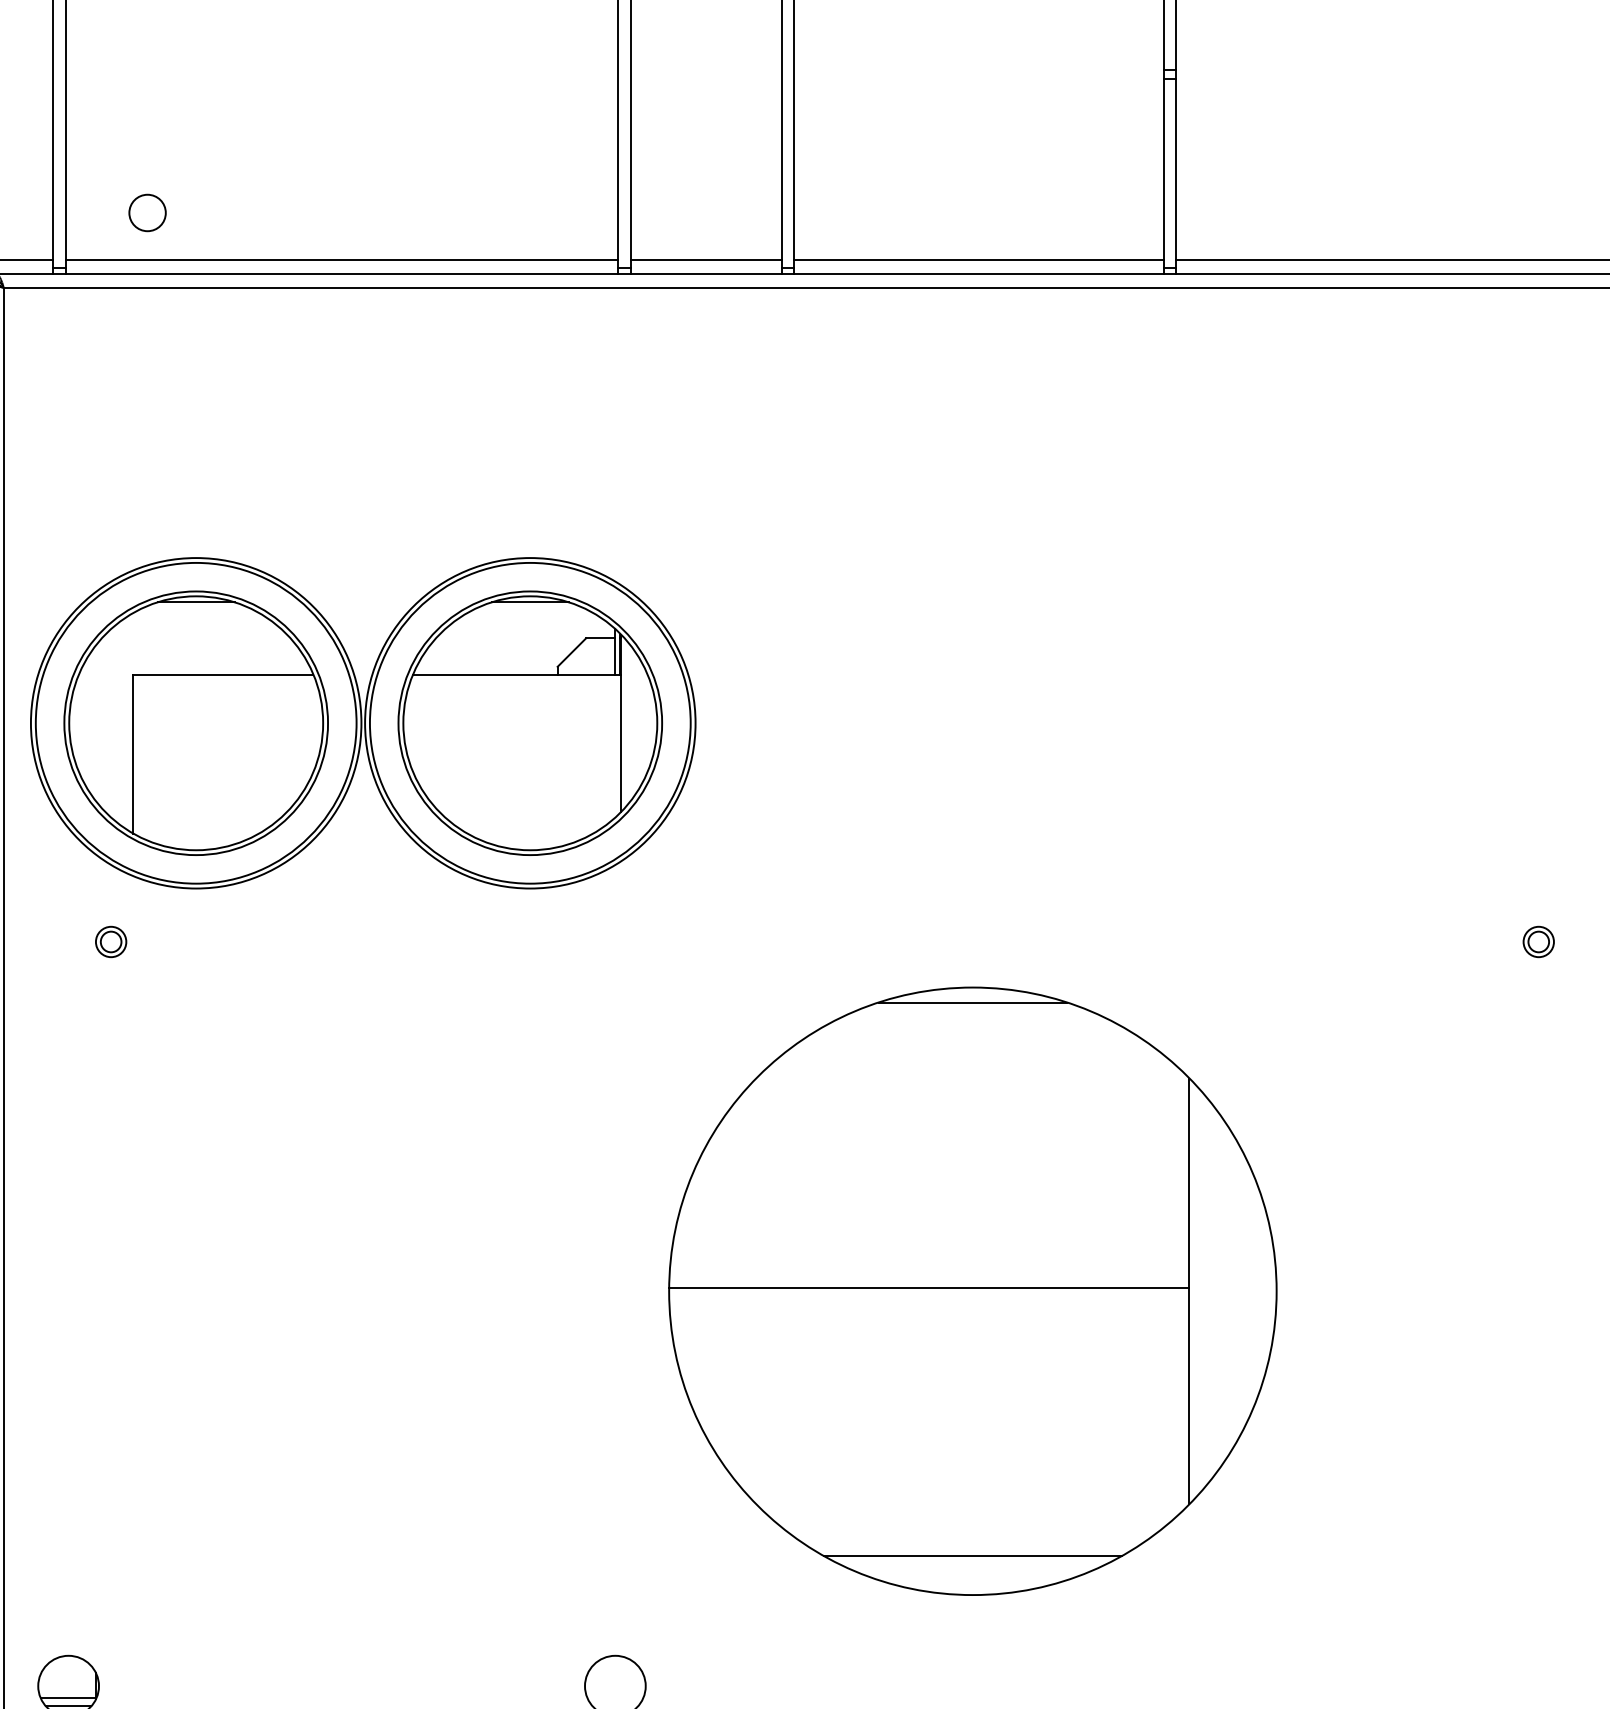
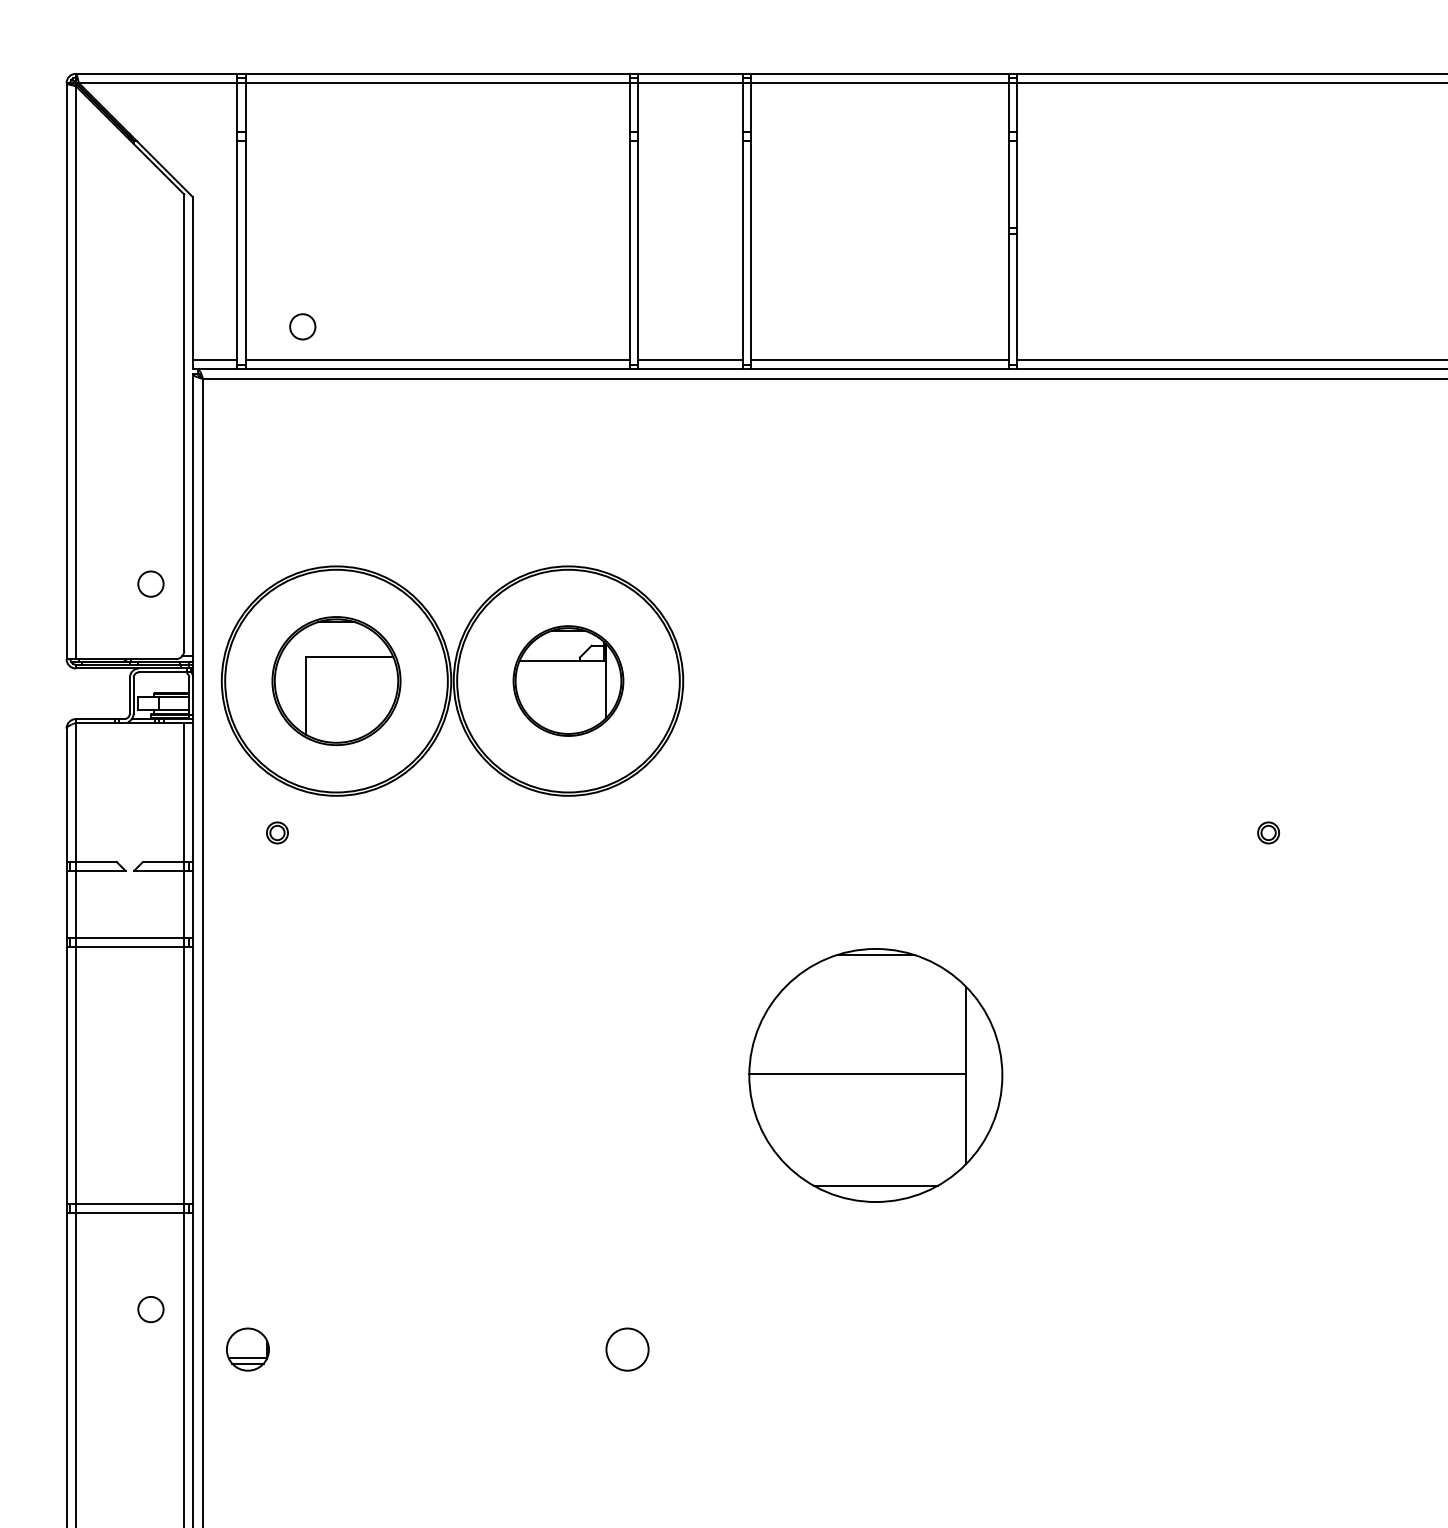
part: (196, 722) -> (336, 680), size x0.7
part: (530, 722) -> (568, 680), size x0.6
part: (972, 1291) -> (875, 1075), size x0.6

